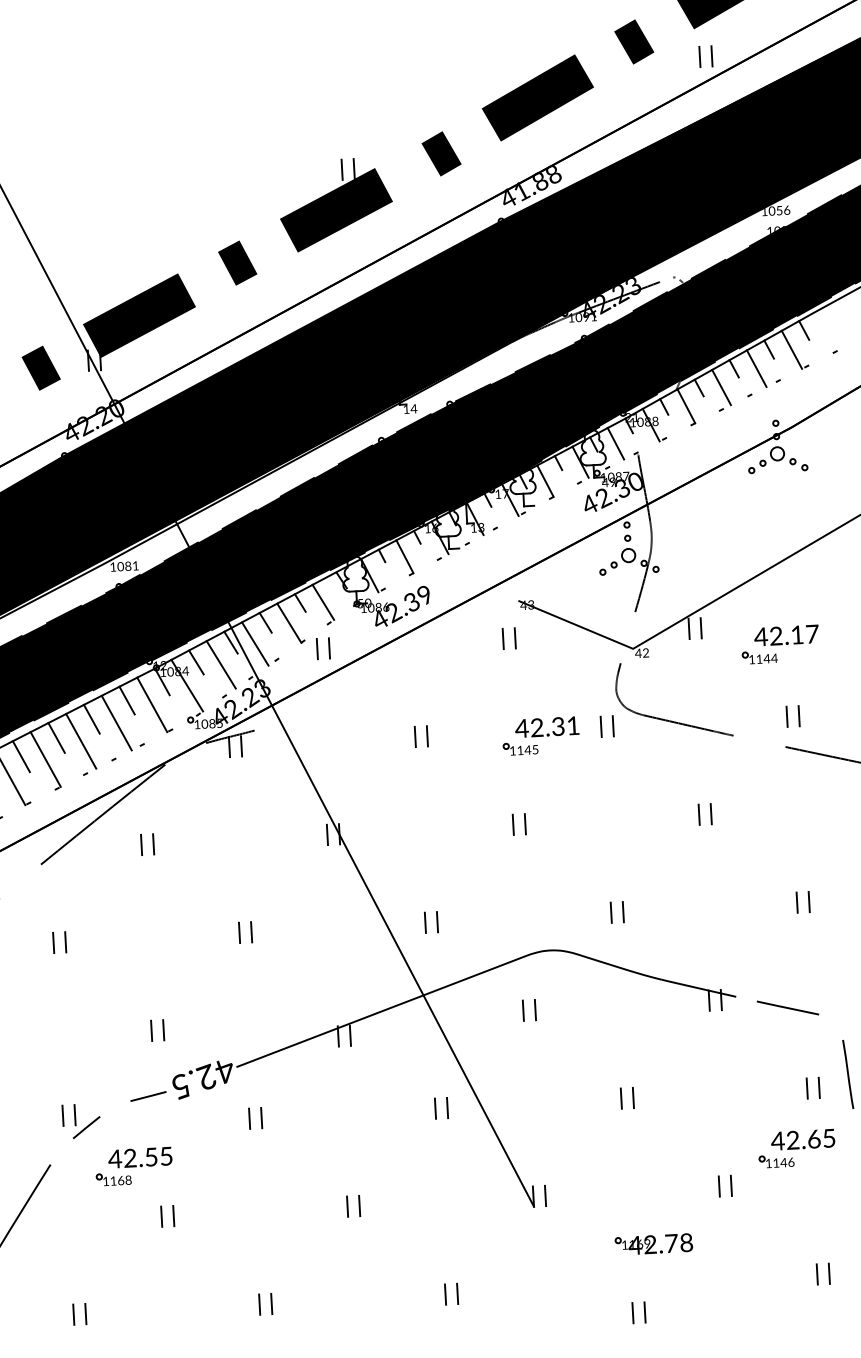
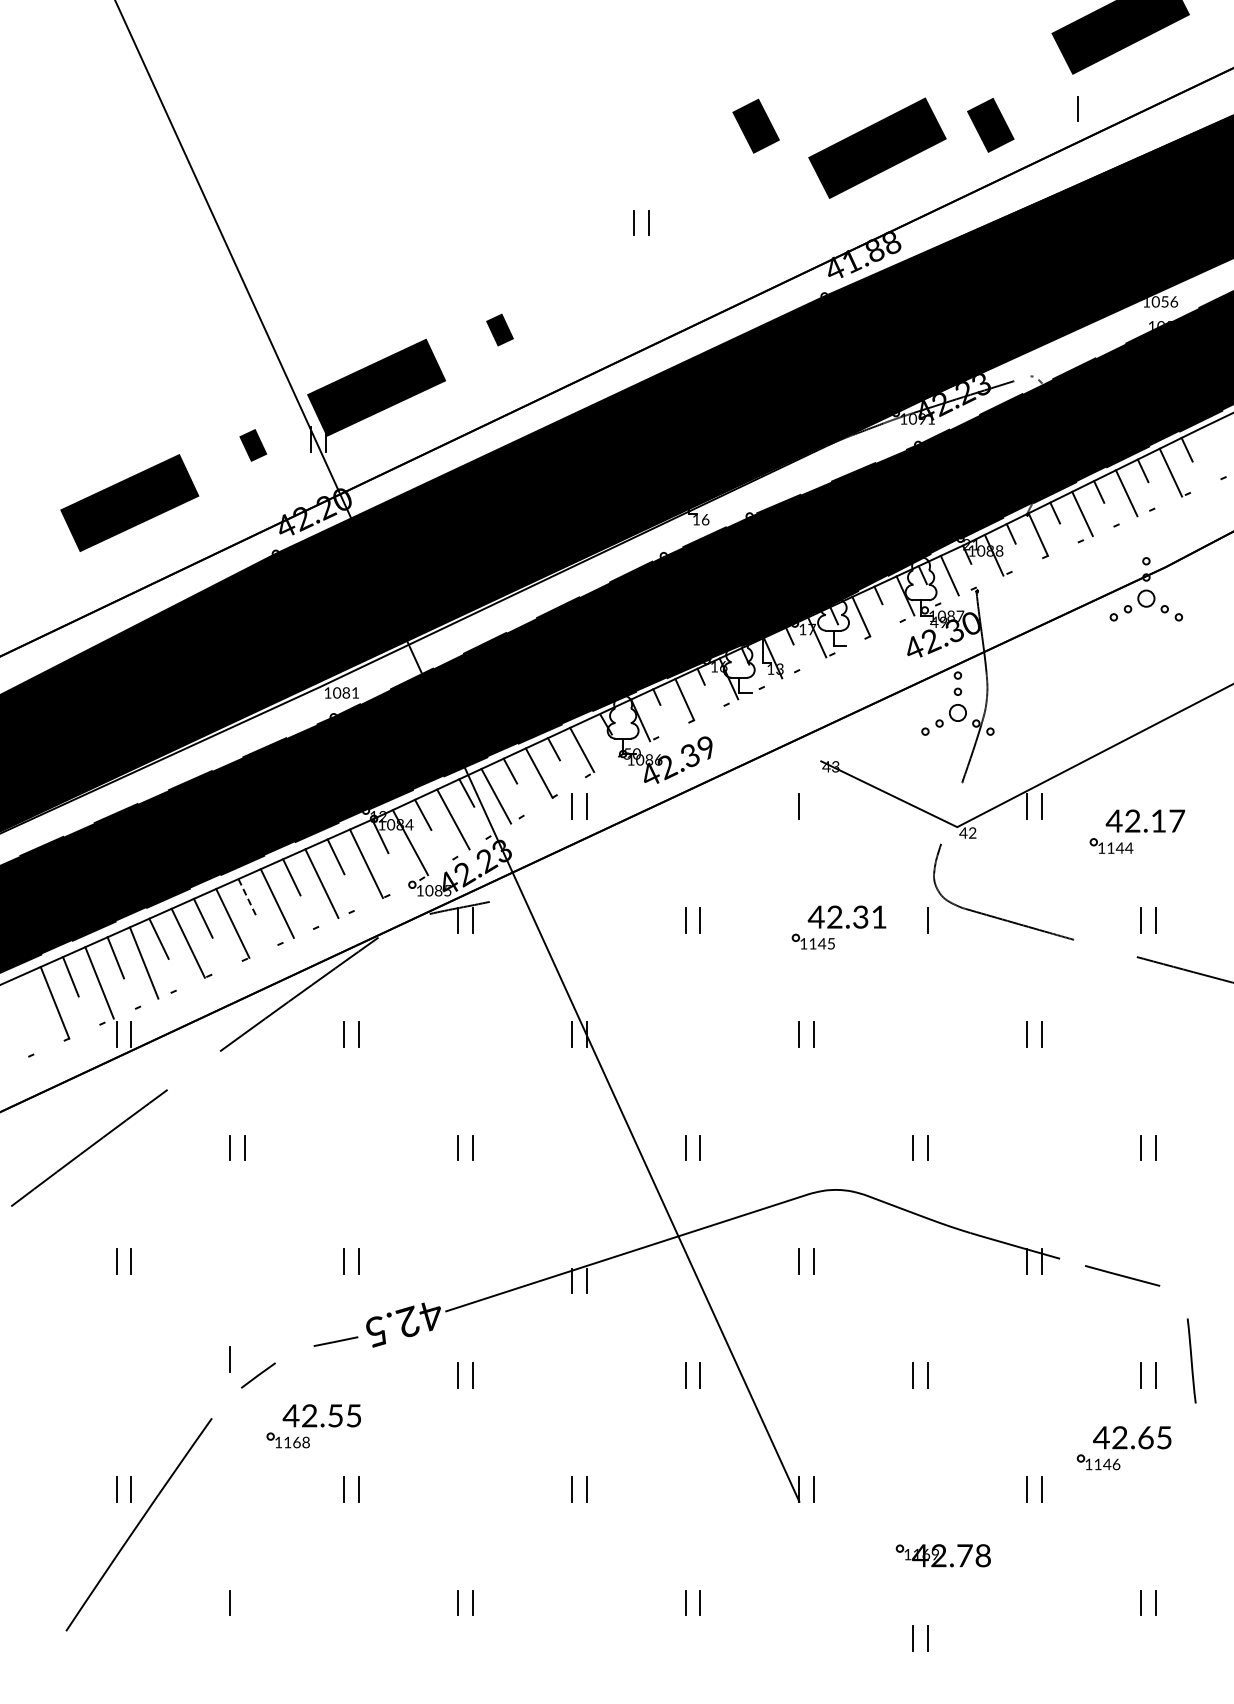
part: (634, 42) -> (990, 125), moved
line: (711, 55) -> (1092, 108), removed
part: (441, 153) -> (755, 125), moved
fill: (336, 210) -> (623, 272), removed
part: (237, 262) -> (499, 329), size x0.6
part: (41, 368) -> (253, 445), size x0.6
text: (413, 408) -> (705, 519), 14 -> 16
line: (515, 638) -> (814, 806), removed
line: (601, 726) -> (913, 919), removed
line: (56, 737) -> (247, 897), solid -> dashed
line: (75, 1115) -> (245, 1359), removed
line: (85, 1313) -> (244, 1602), removed

